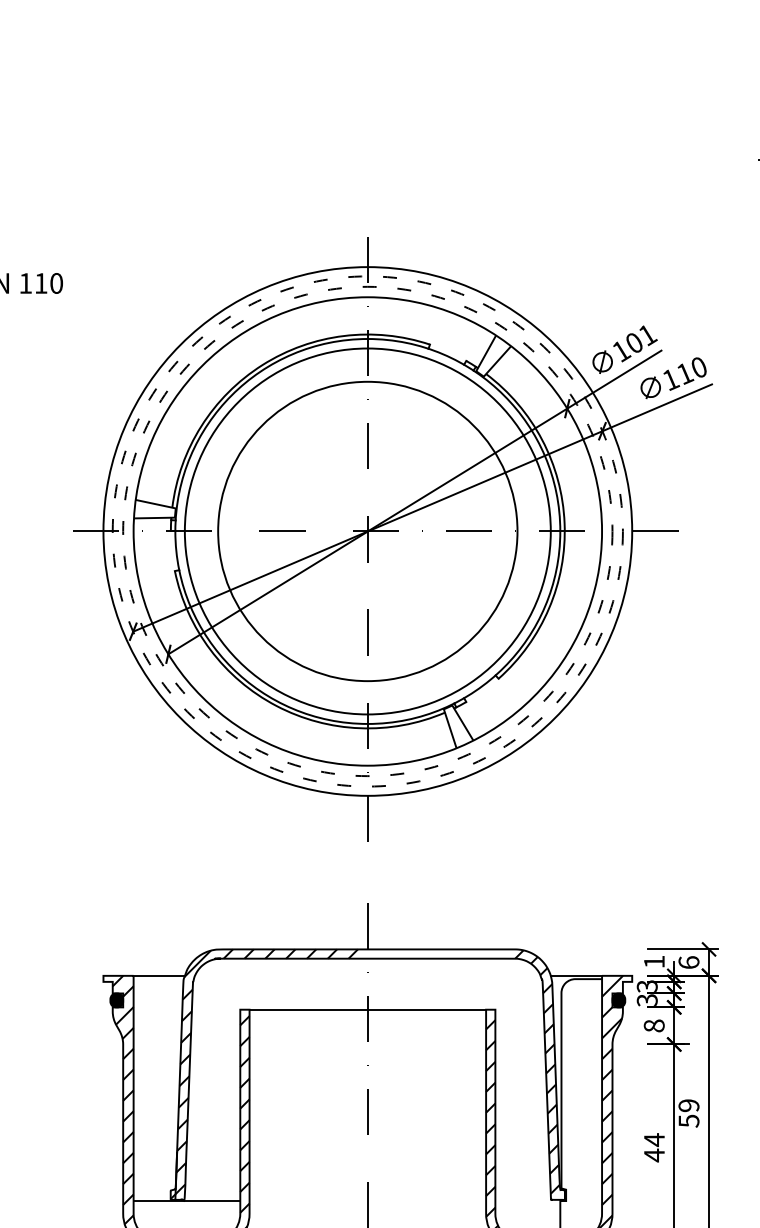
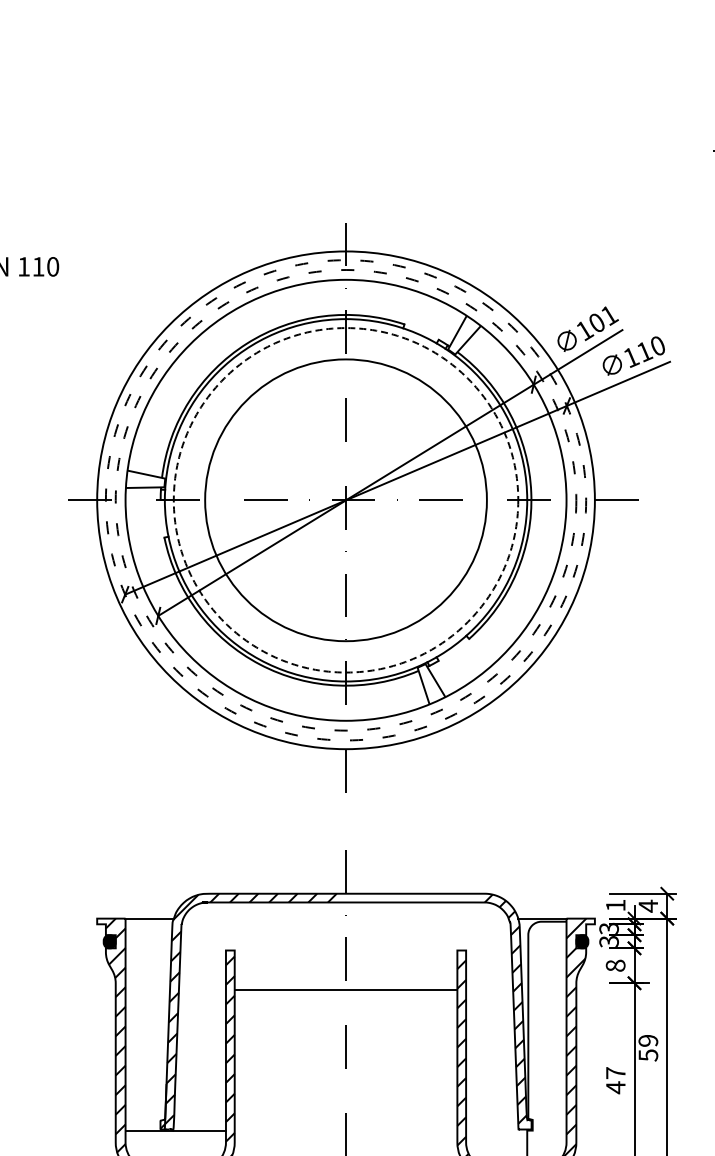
circle: (367, 531) -> (345, 500), solid -> dashed
text: (689, 961) -> (648, 905), 6 -> 4
line: (367, 1009) -> (345, 989), moved
text: (654, 1139) -> (615, 1072), 44 -> 47

